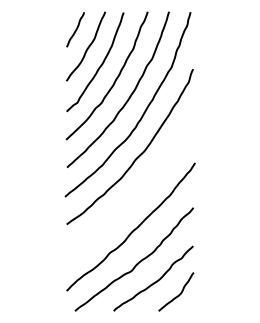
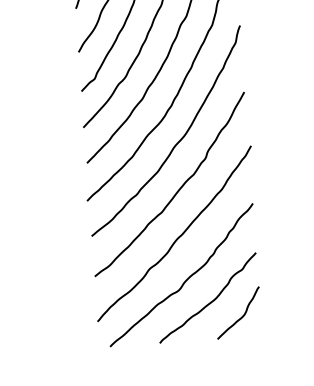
curve: (135, 193) -> (177, 190), added

